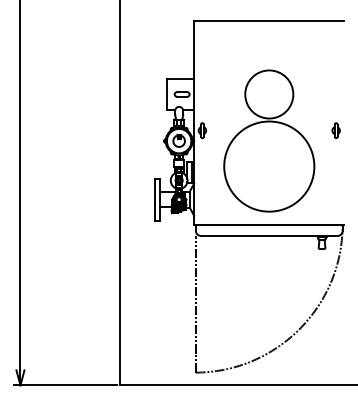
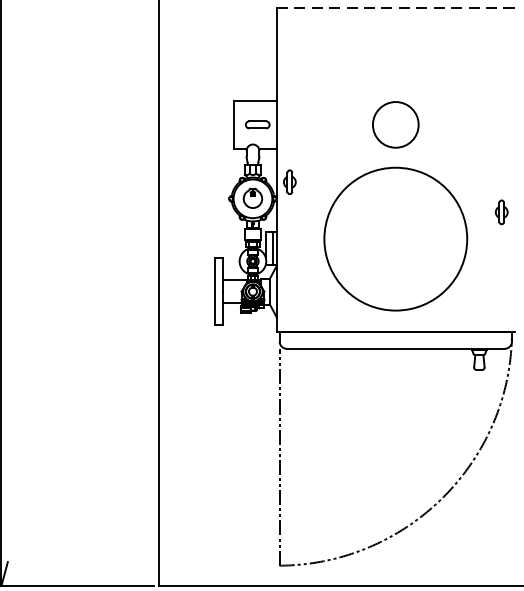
line: (269, 20) -> (396, 7), solid -> dashed
circle: (269, 94) -> (396, 124), size x0.6
part: (335, 130) -> (500, 212), moved

